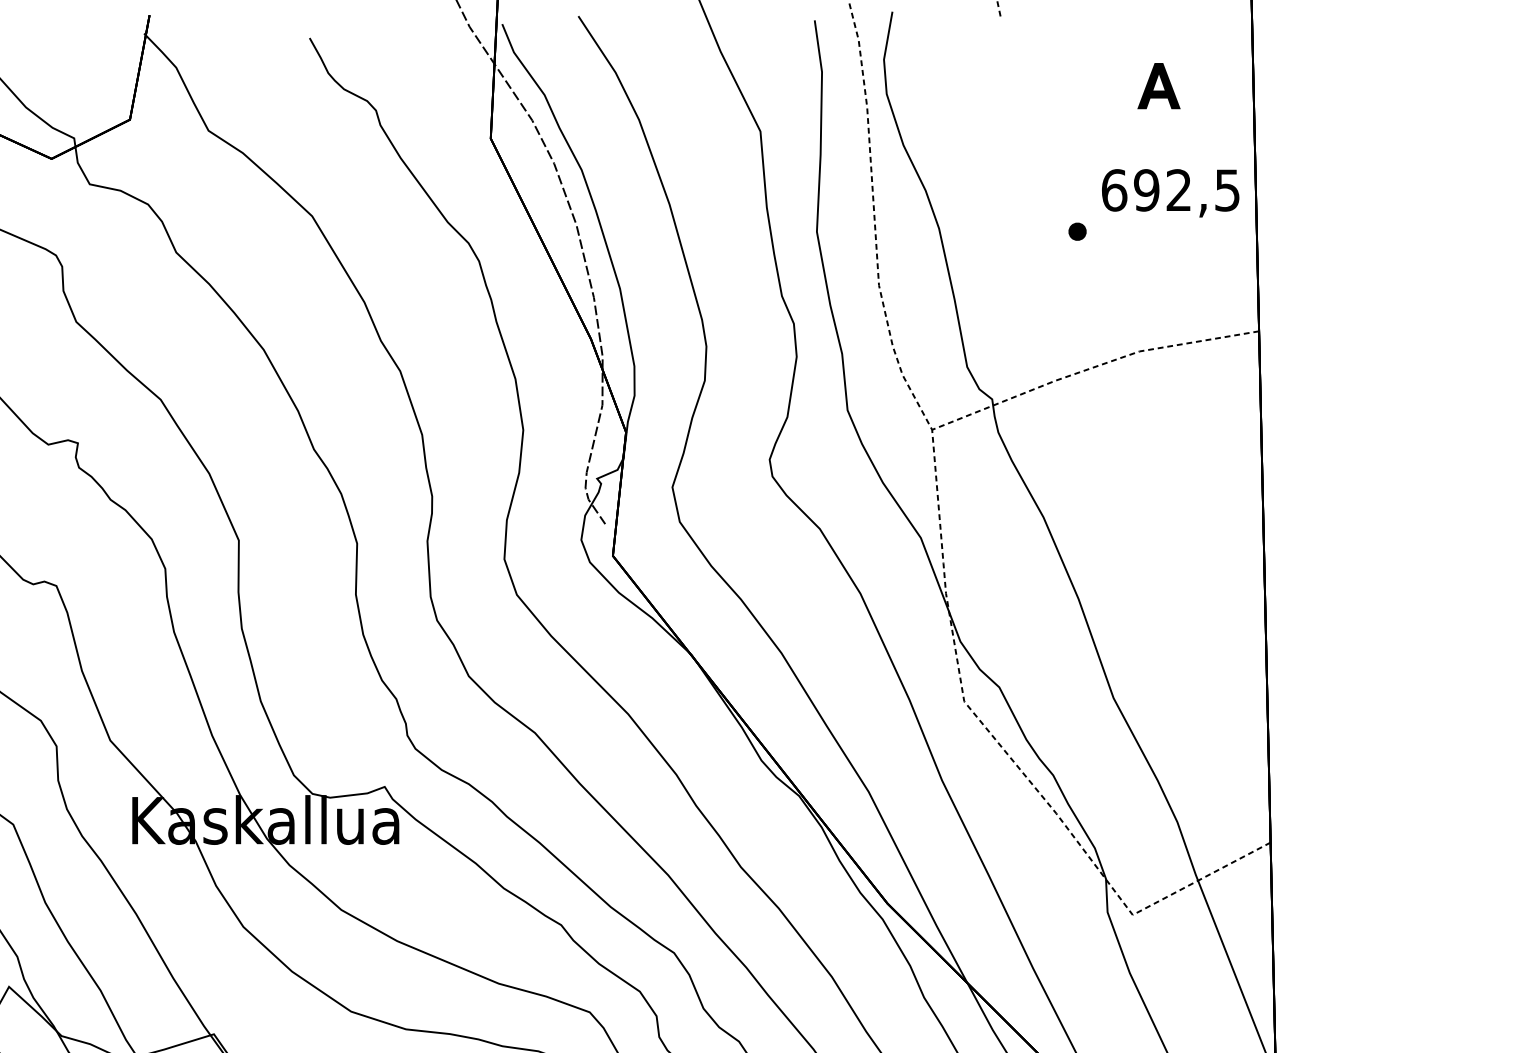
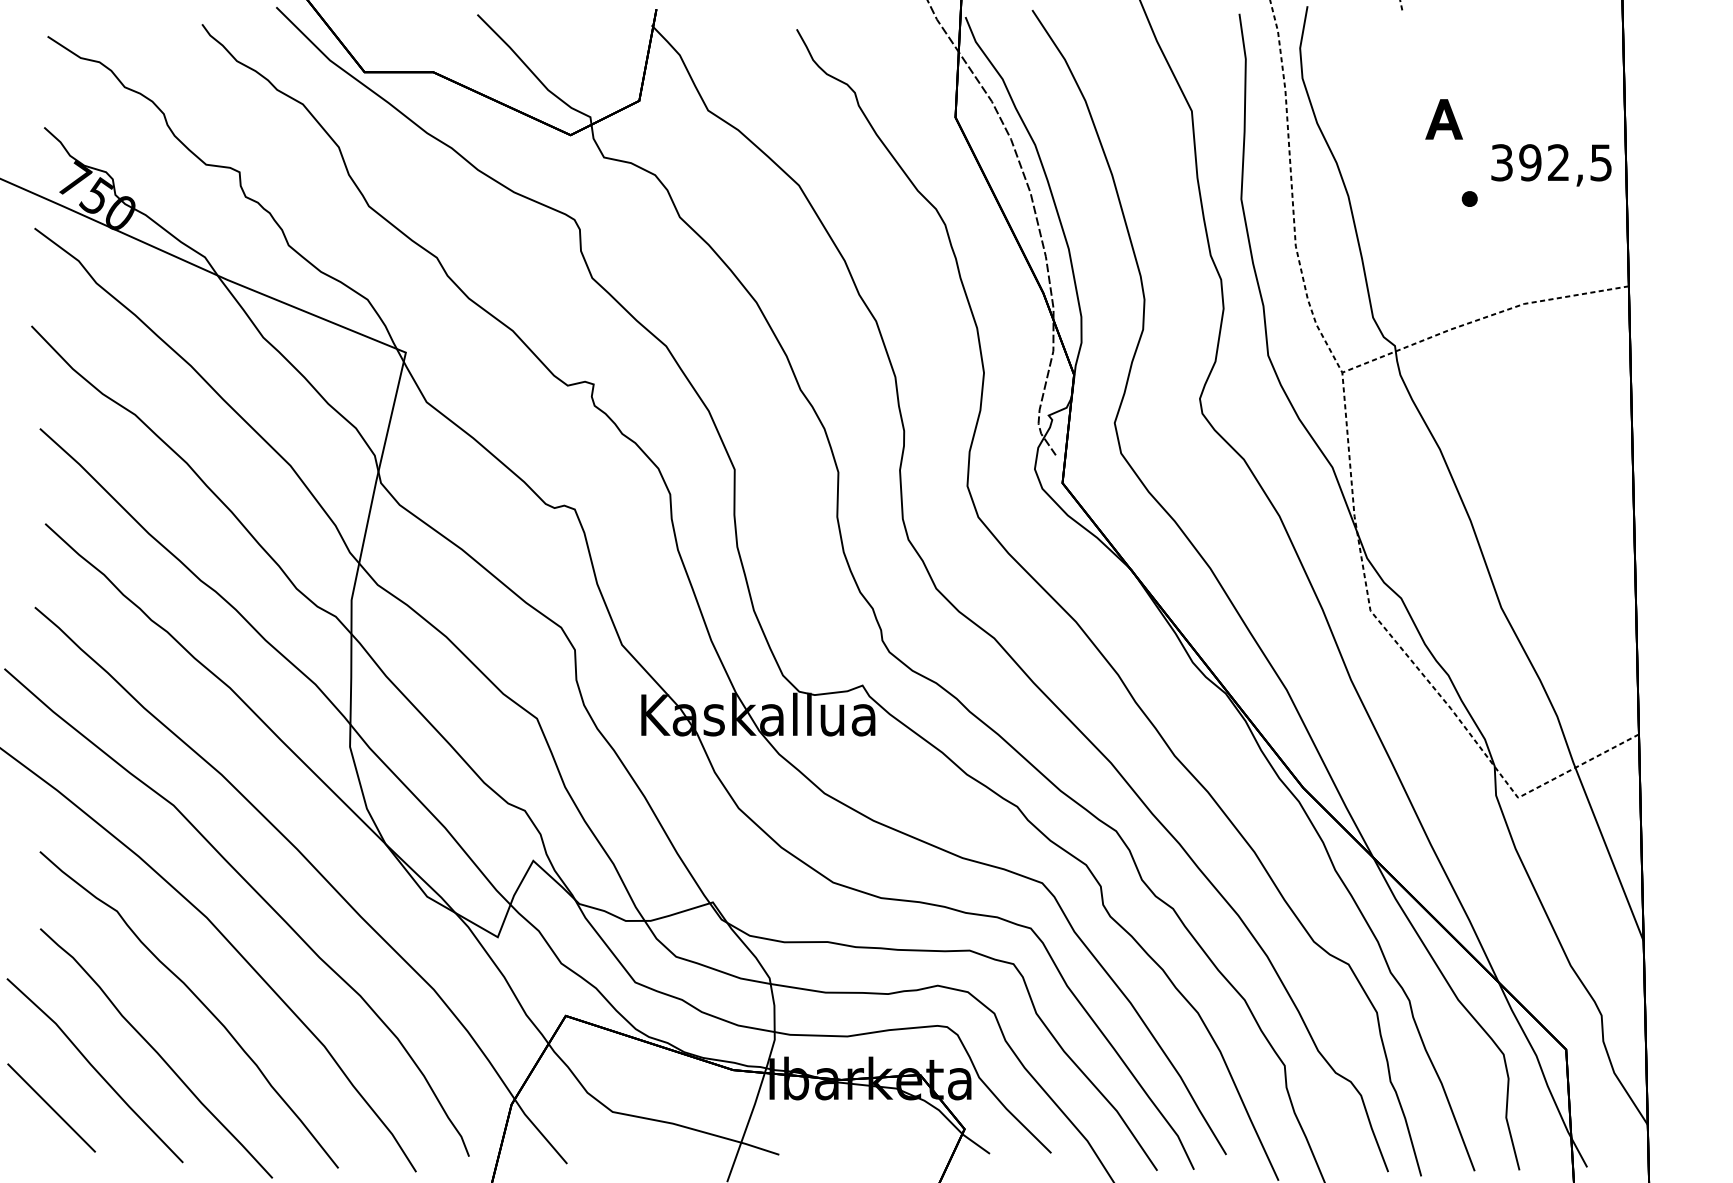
part: (1158, 86) -> (1443, 119), moved
text: (1114, 190) -> (1502, 162), 692,5 -> 392,5

